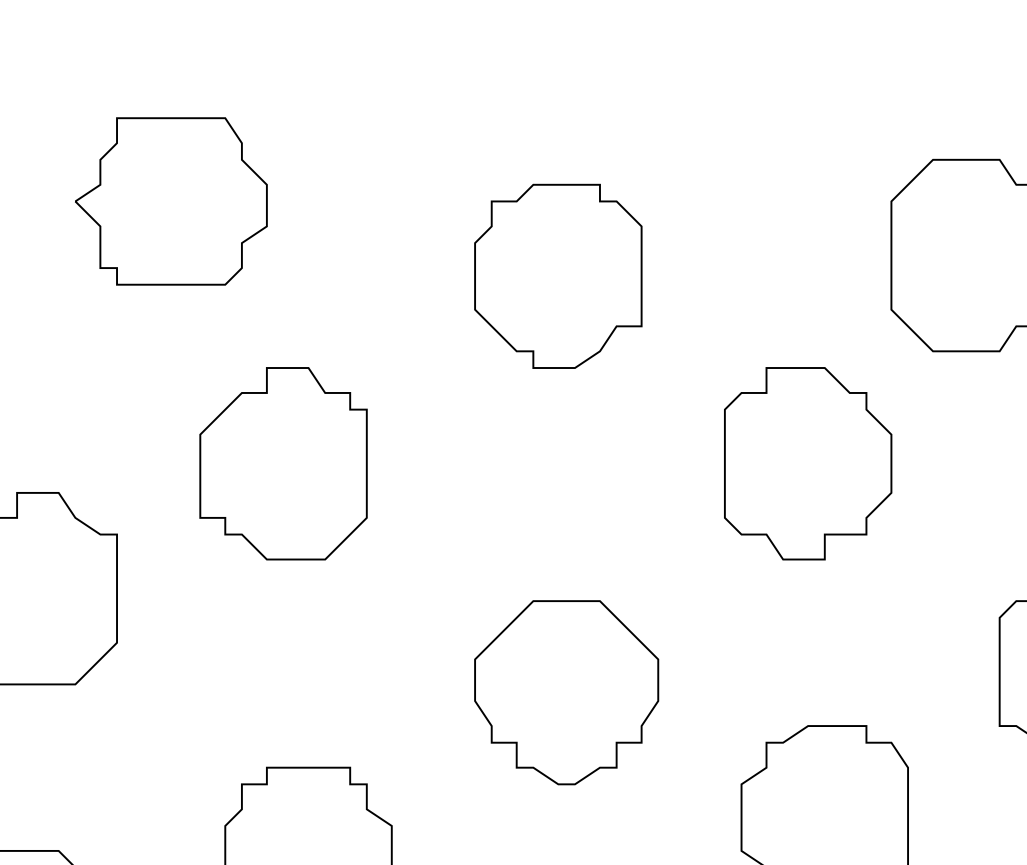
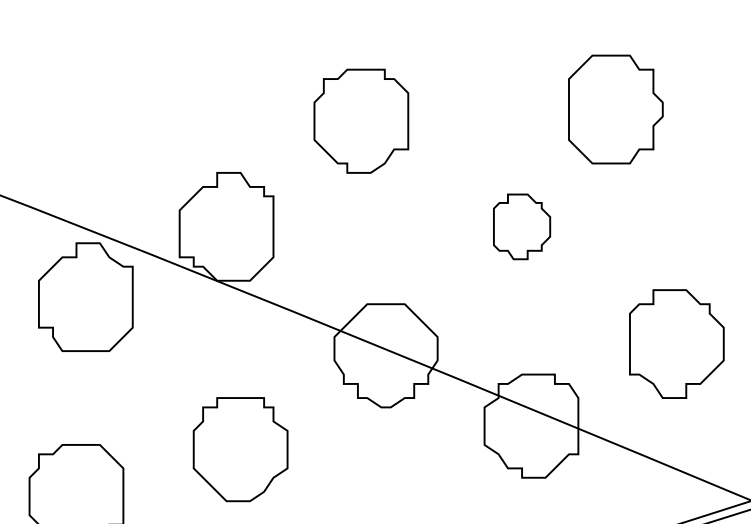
part: (171, 200) -> (163, 78), removed
part: (558, 275) -> (361, 120), moved
part: (807, 463) -> (521, 226), size x0.6

